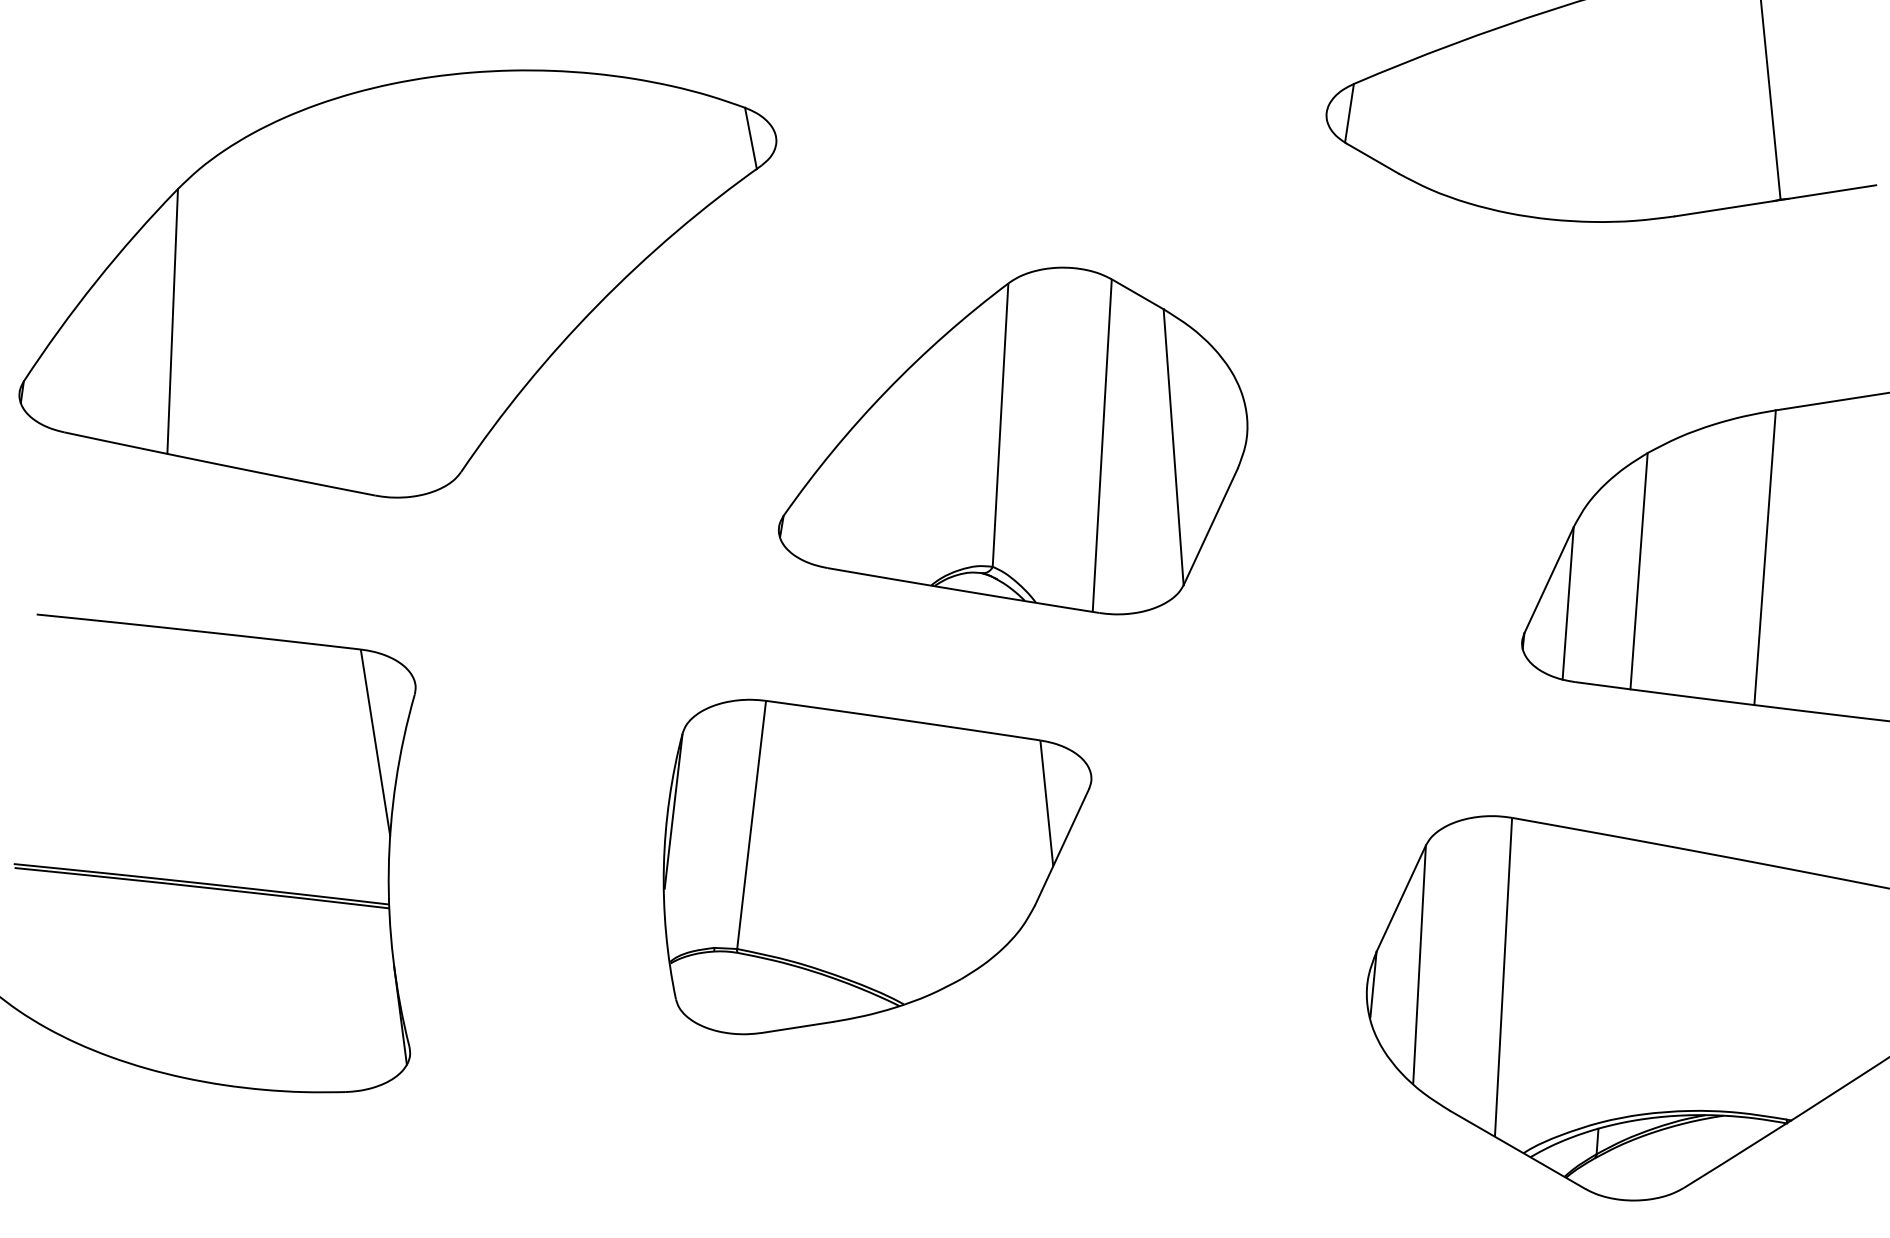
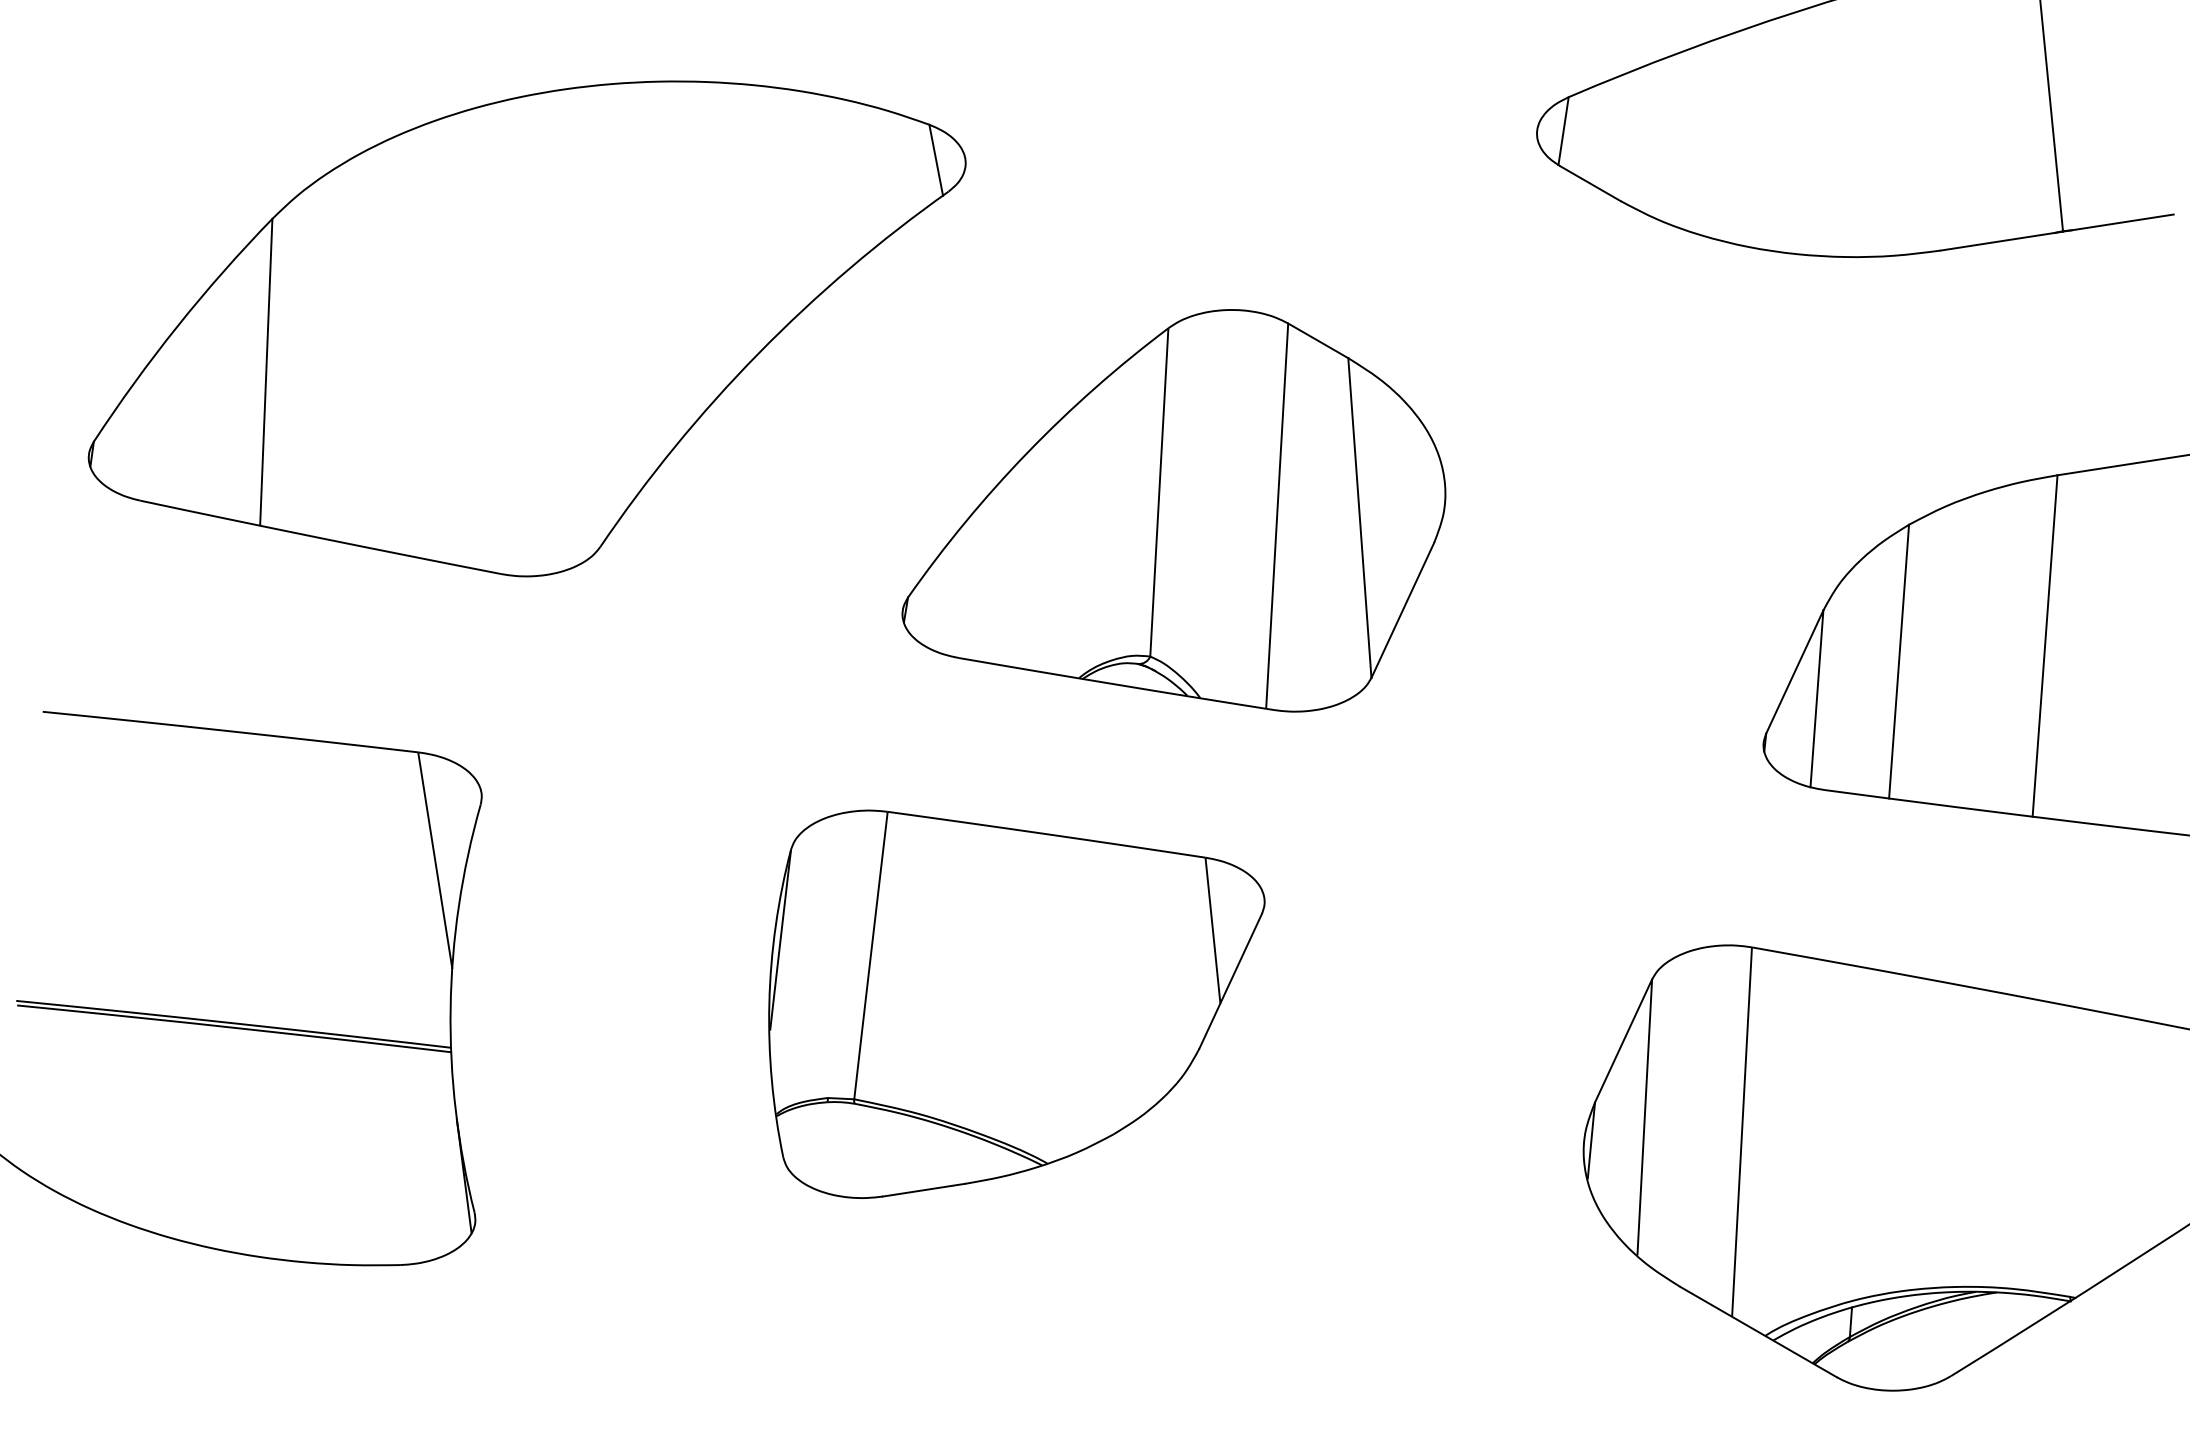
part: (397, 283) -> (526, 328), moved

